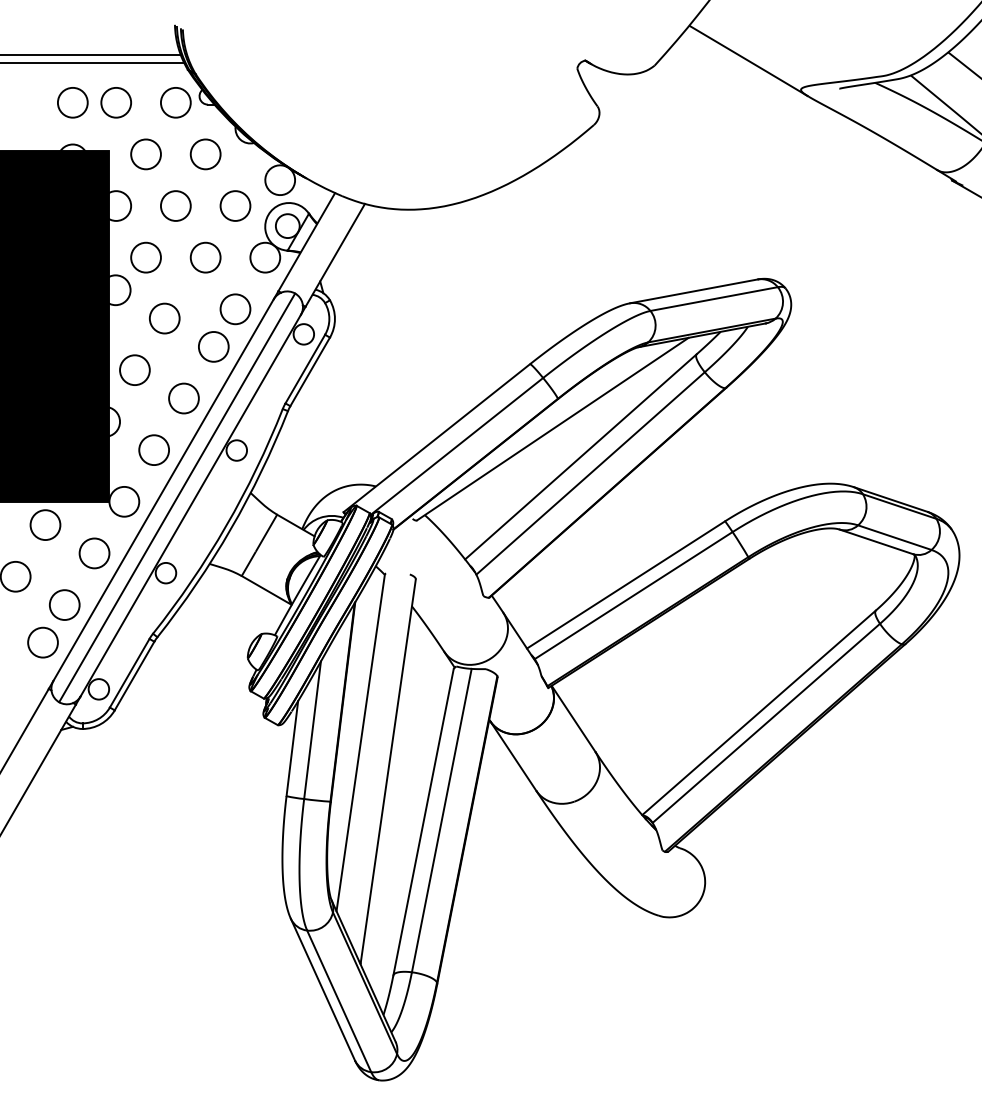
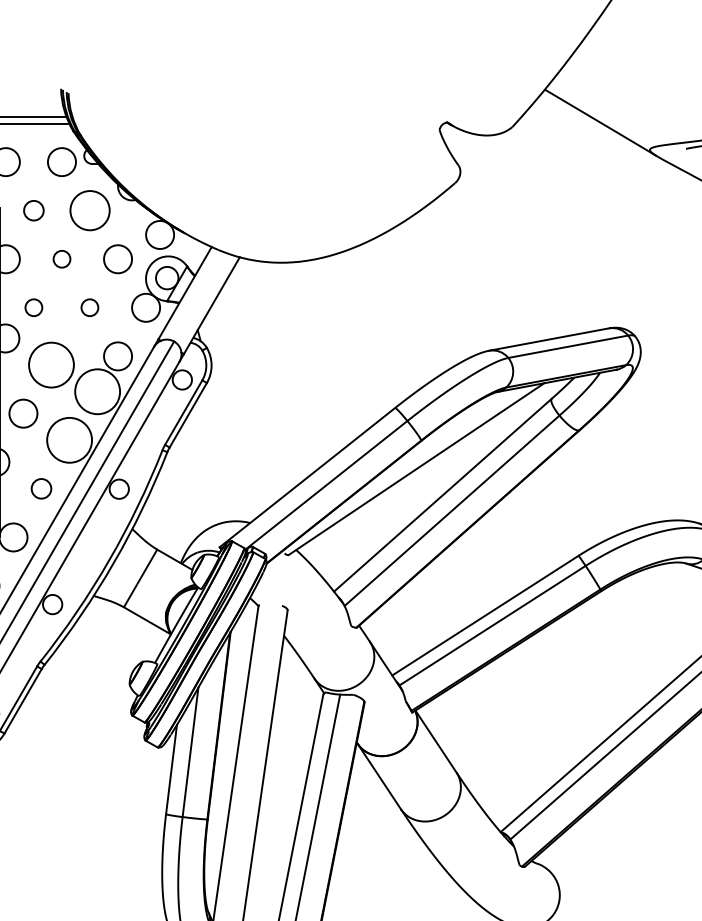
circle: (145, 154) -> (33, 210), size x0.7
circle: (205, 154) -> (89, 210), size x1.4
circle: (175, 205) -> (61, 258), size x0.6
circle: (145, 257) -> (33, 307), size x0.6
circle: (205, 257) -> (89, 307), size x0.6
circle: (164, 318) -> (51, 365), size x1.6
circle: (213, 346) -> (97, 391), size x1.6
circle: (183, 398) -> (69, 440), size x1.6
circle: (153, 449) -> (40, 488), size x0.7

